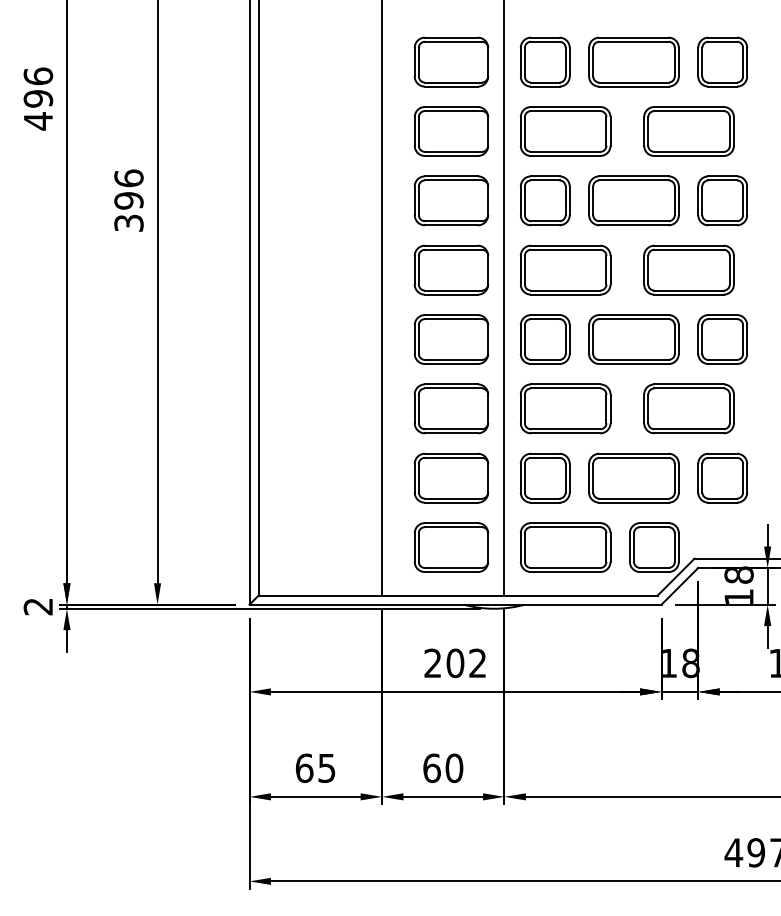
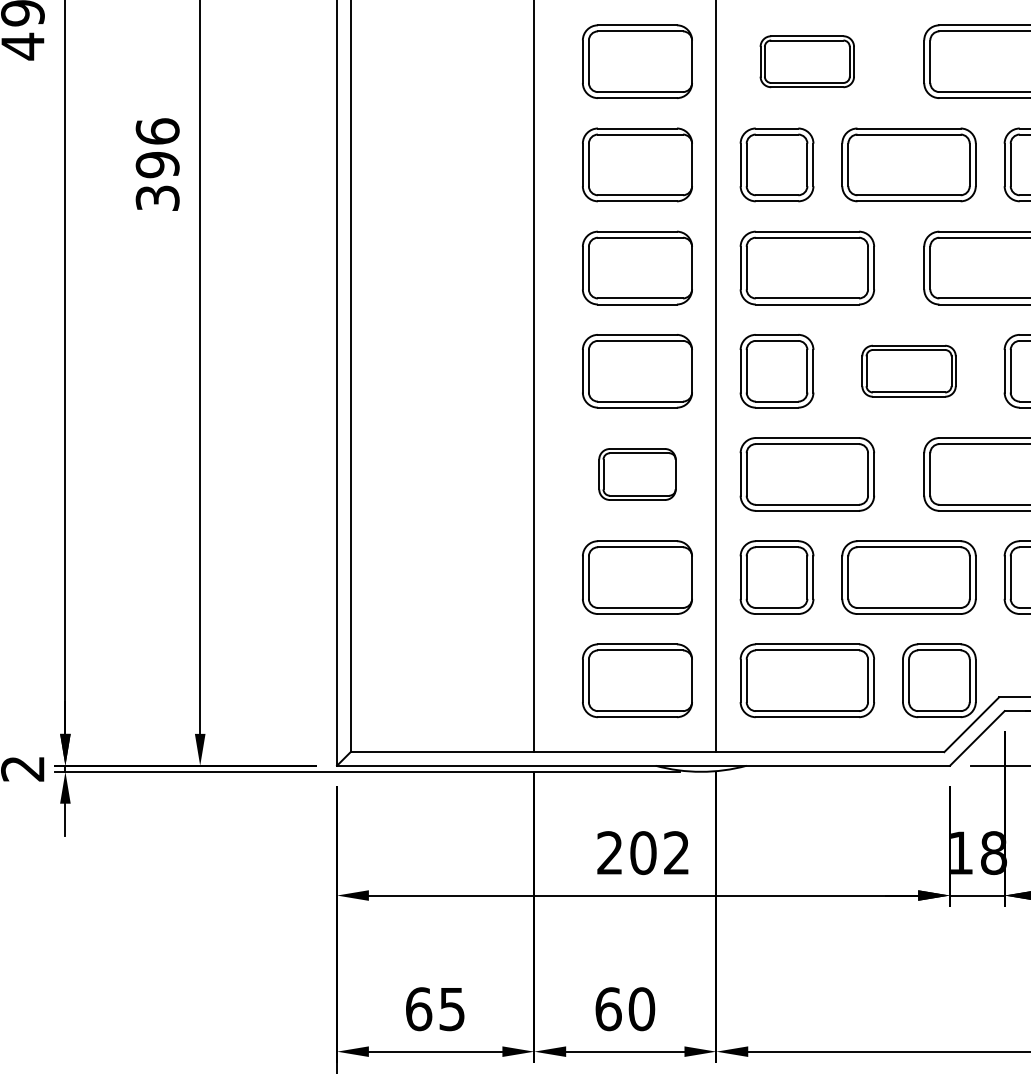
part: (565, 131) -> (807, 61), size x0.7
part: (633, 339) -> (908, 371), size x0.7
part: (451, 408) -> (637, 473), size x0.7

